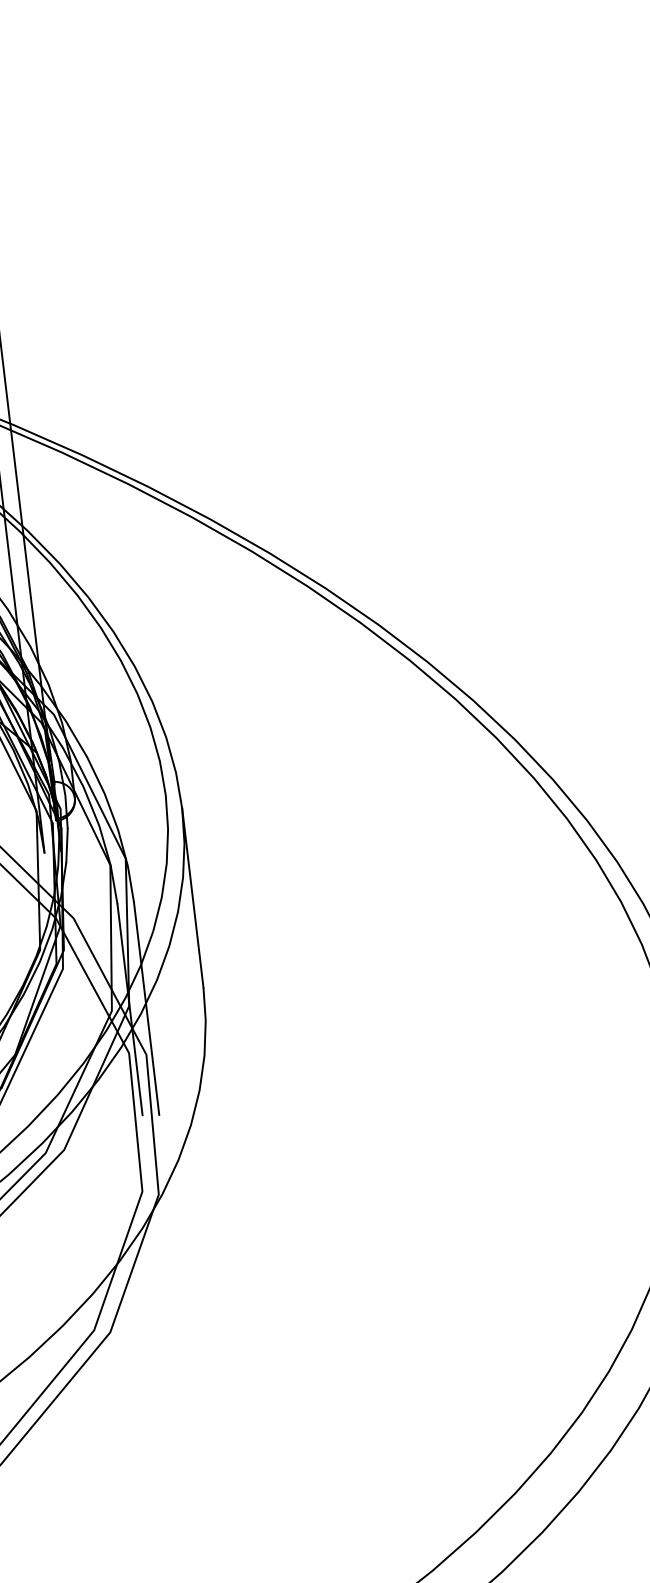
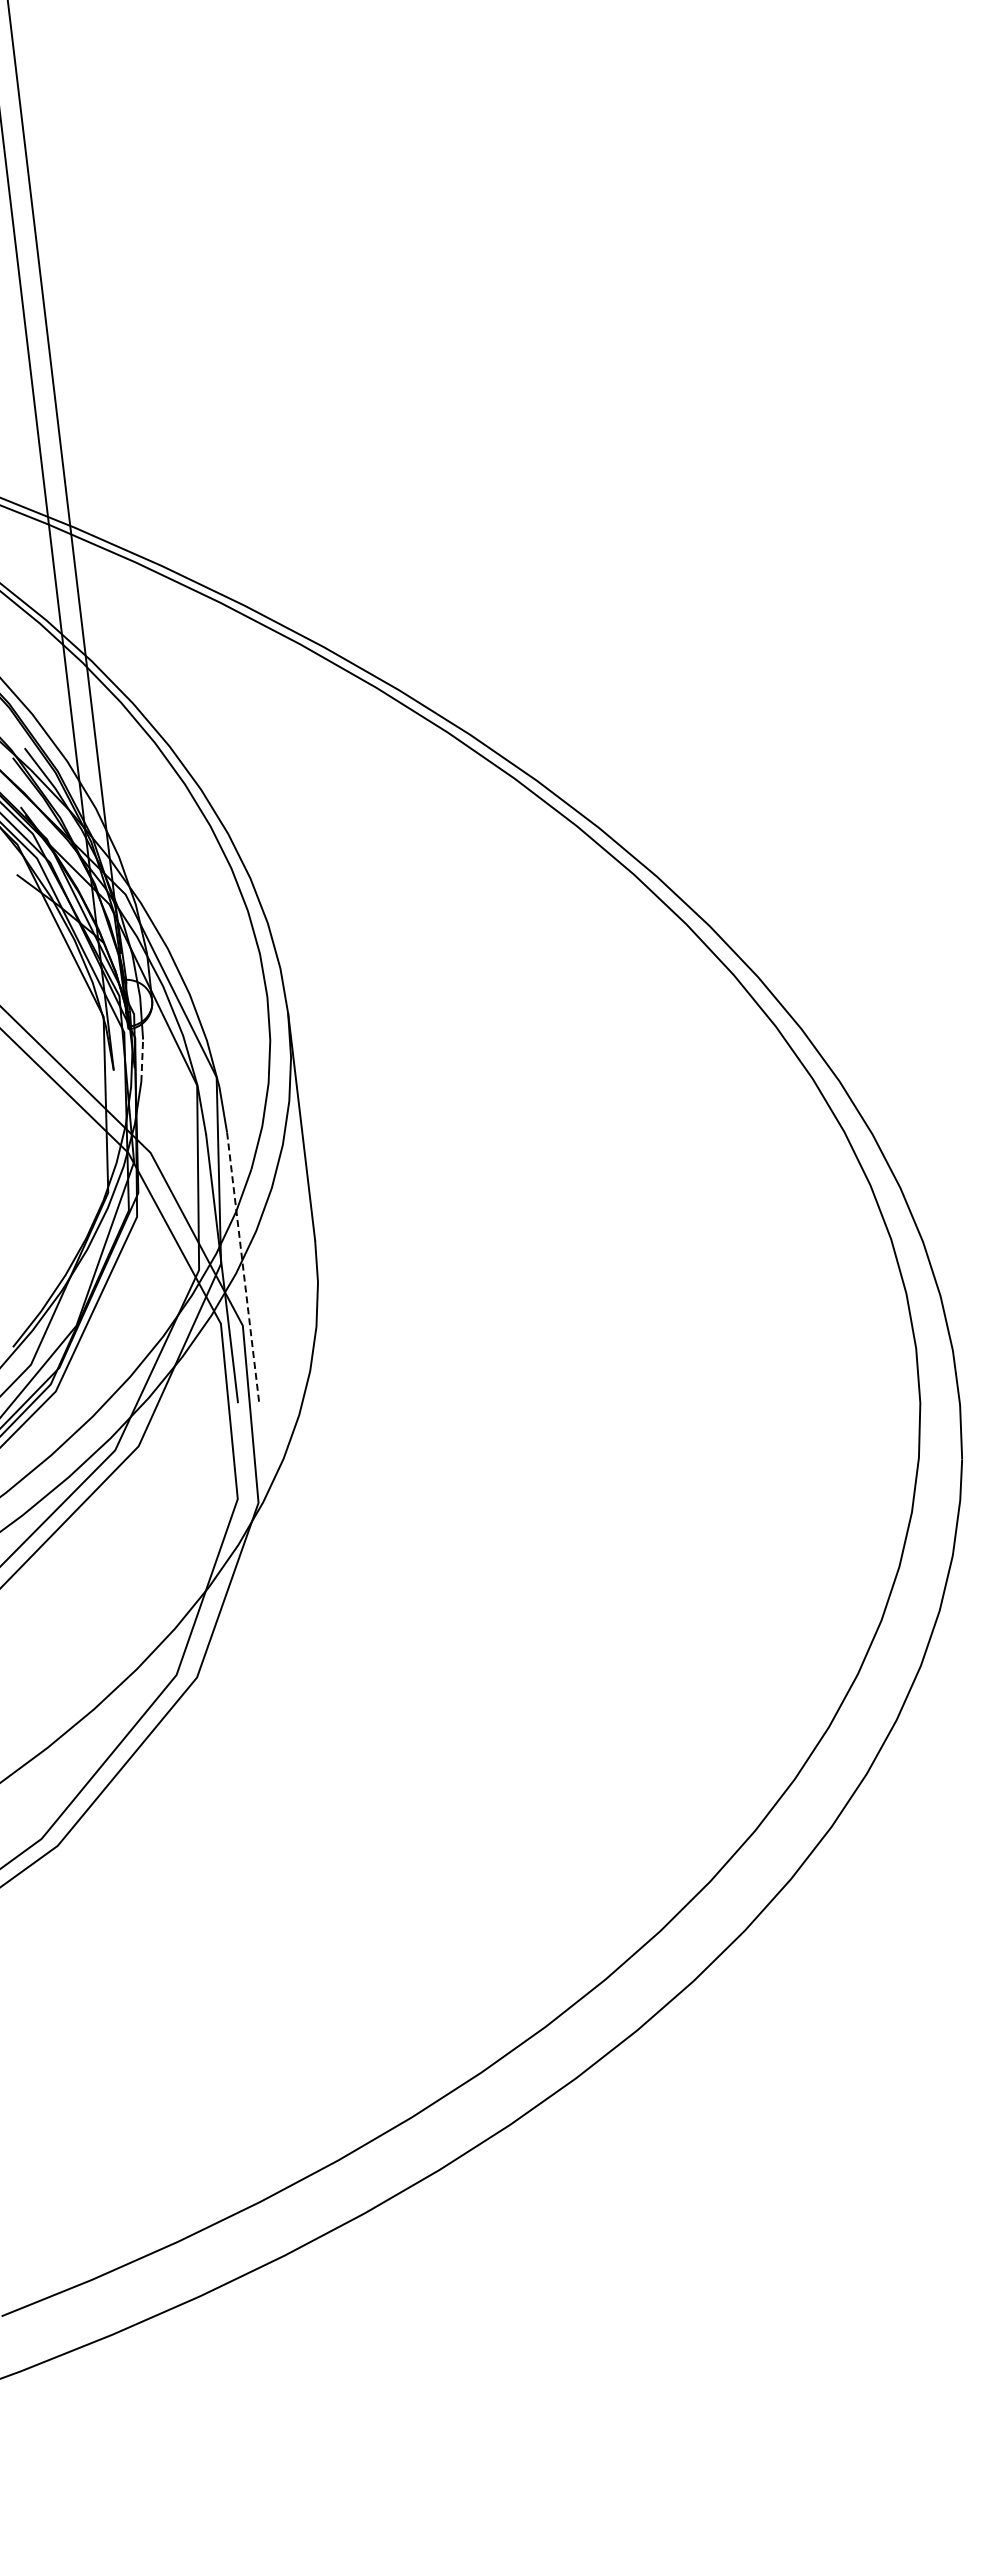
line: (67, 845) -> (142, 1060), solid -> dashed
line: (146, 1008) -> (243, 1267), solid -> dashed

